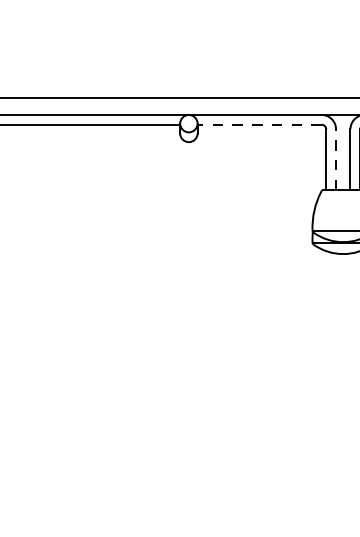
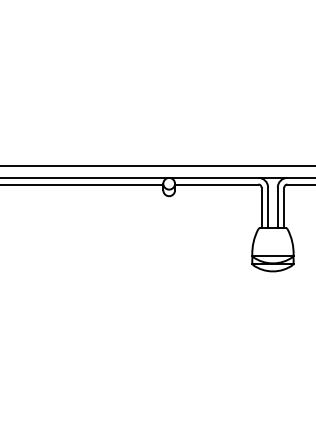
line: (259, 124) -> (216, 184), dashed -> solid
line: (336, 158) -> (268, 207), dashed -> solid

